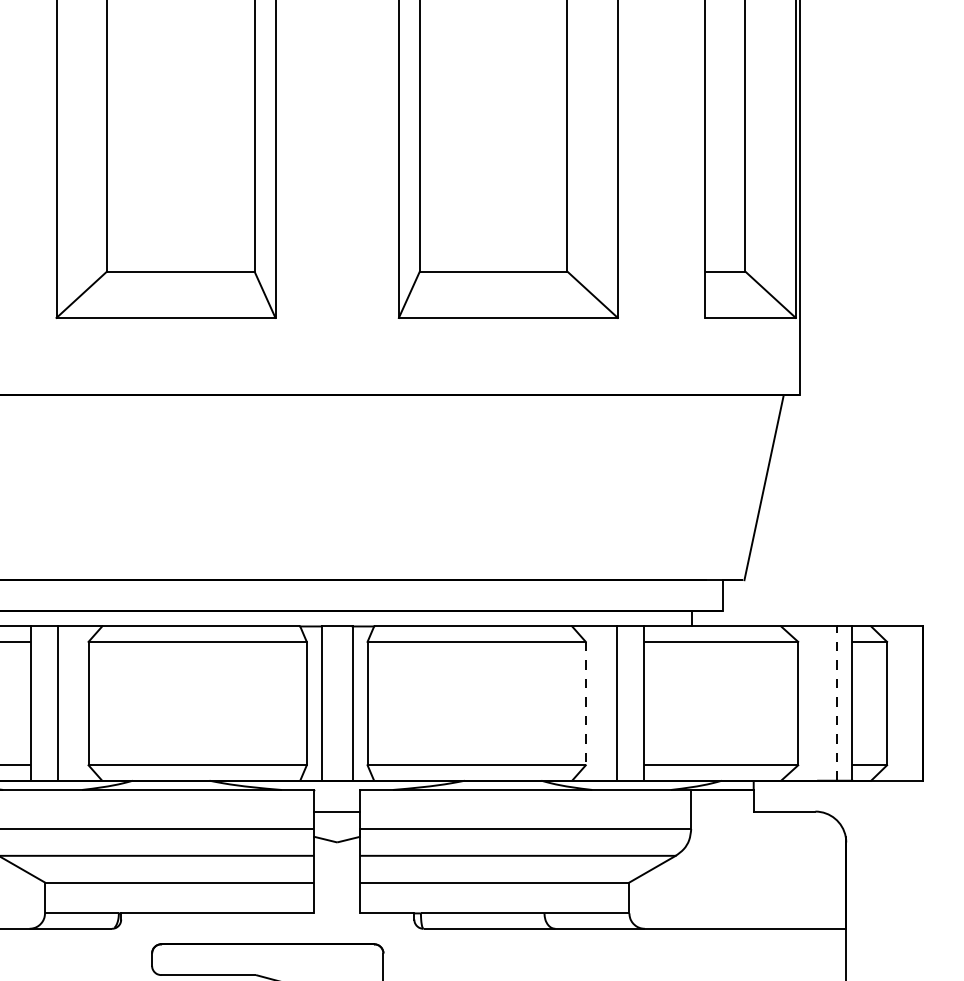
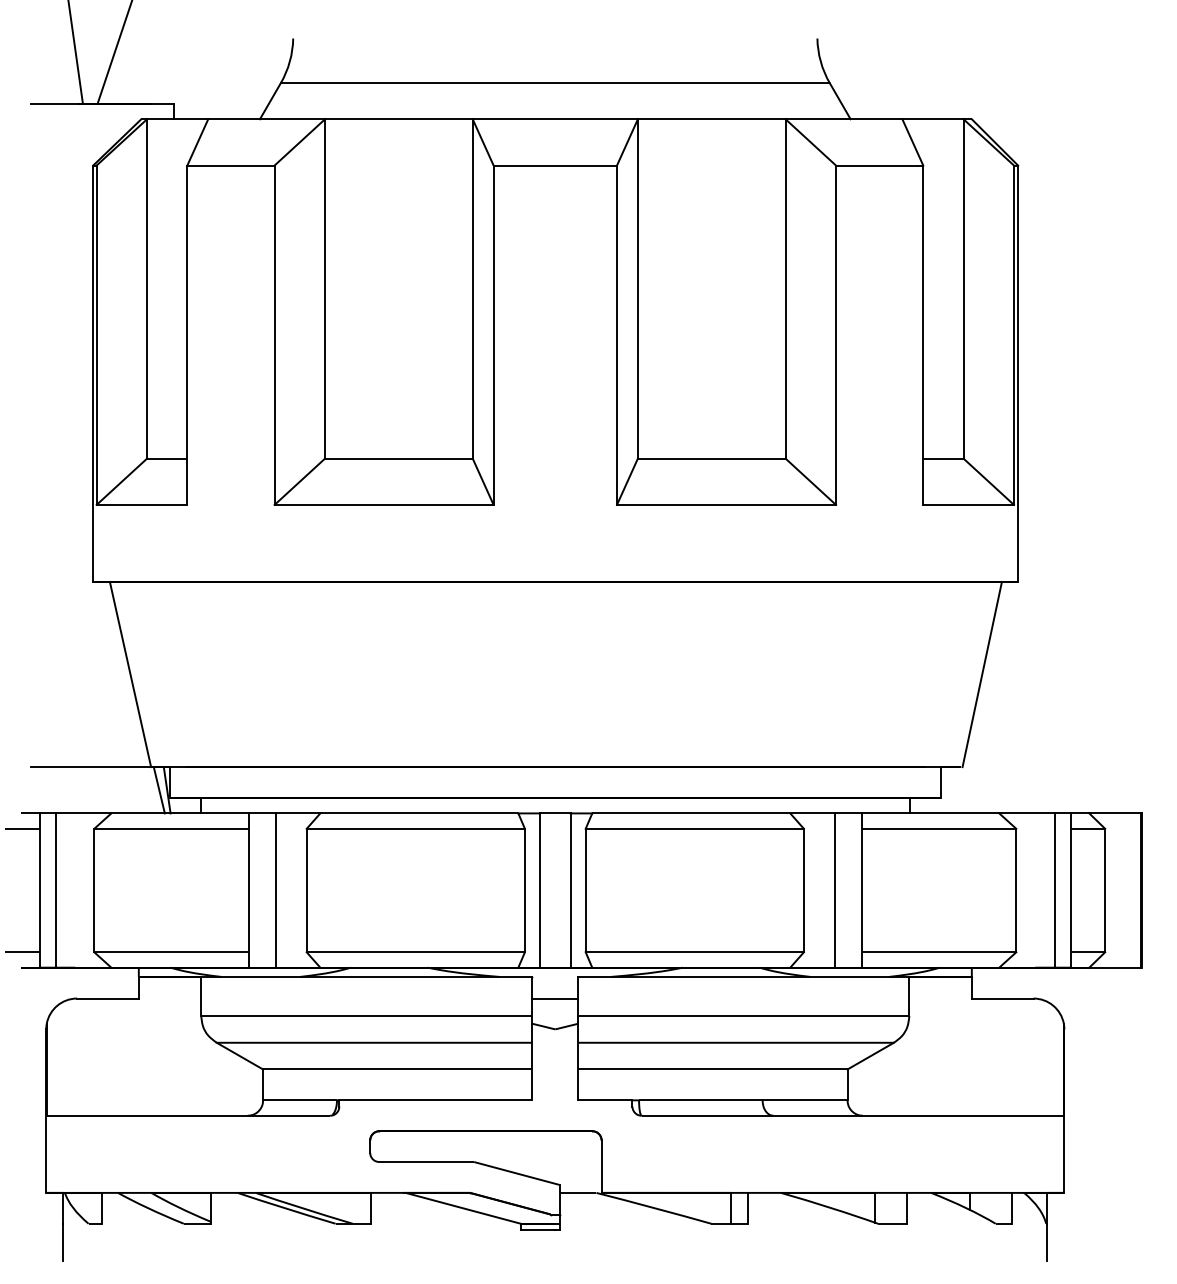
line: (585, 703) -> (803, 890), dashed -> solid
line: (837, 703) -> (1055, 890), dashed -> solid

